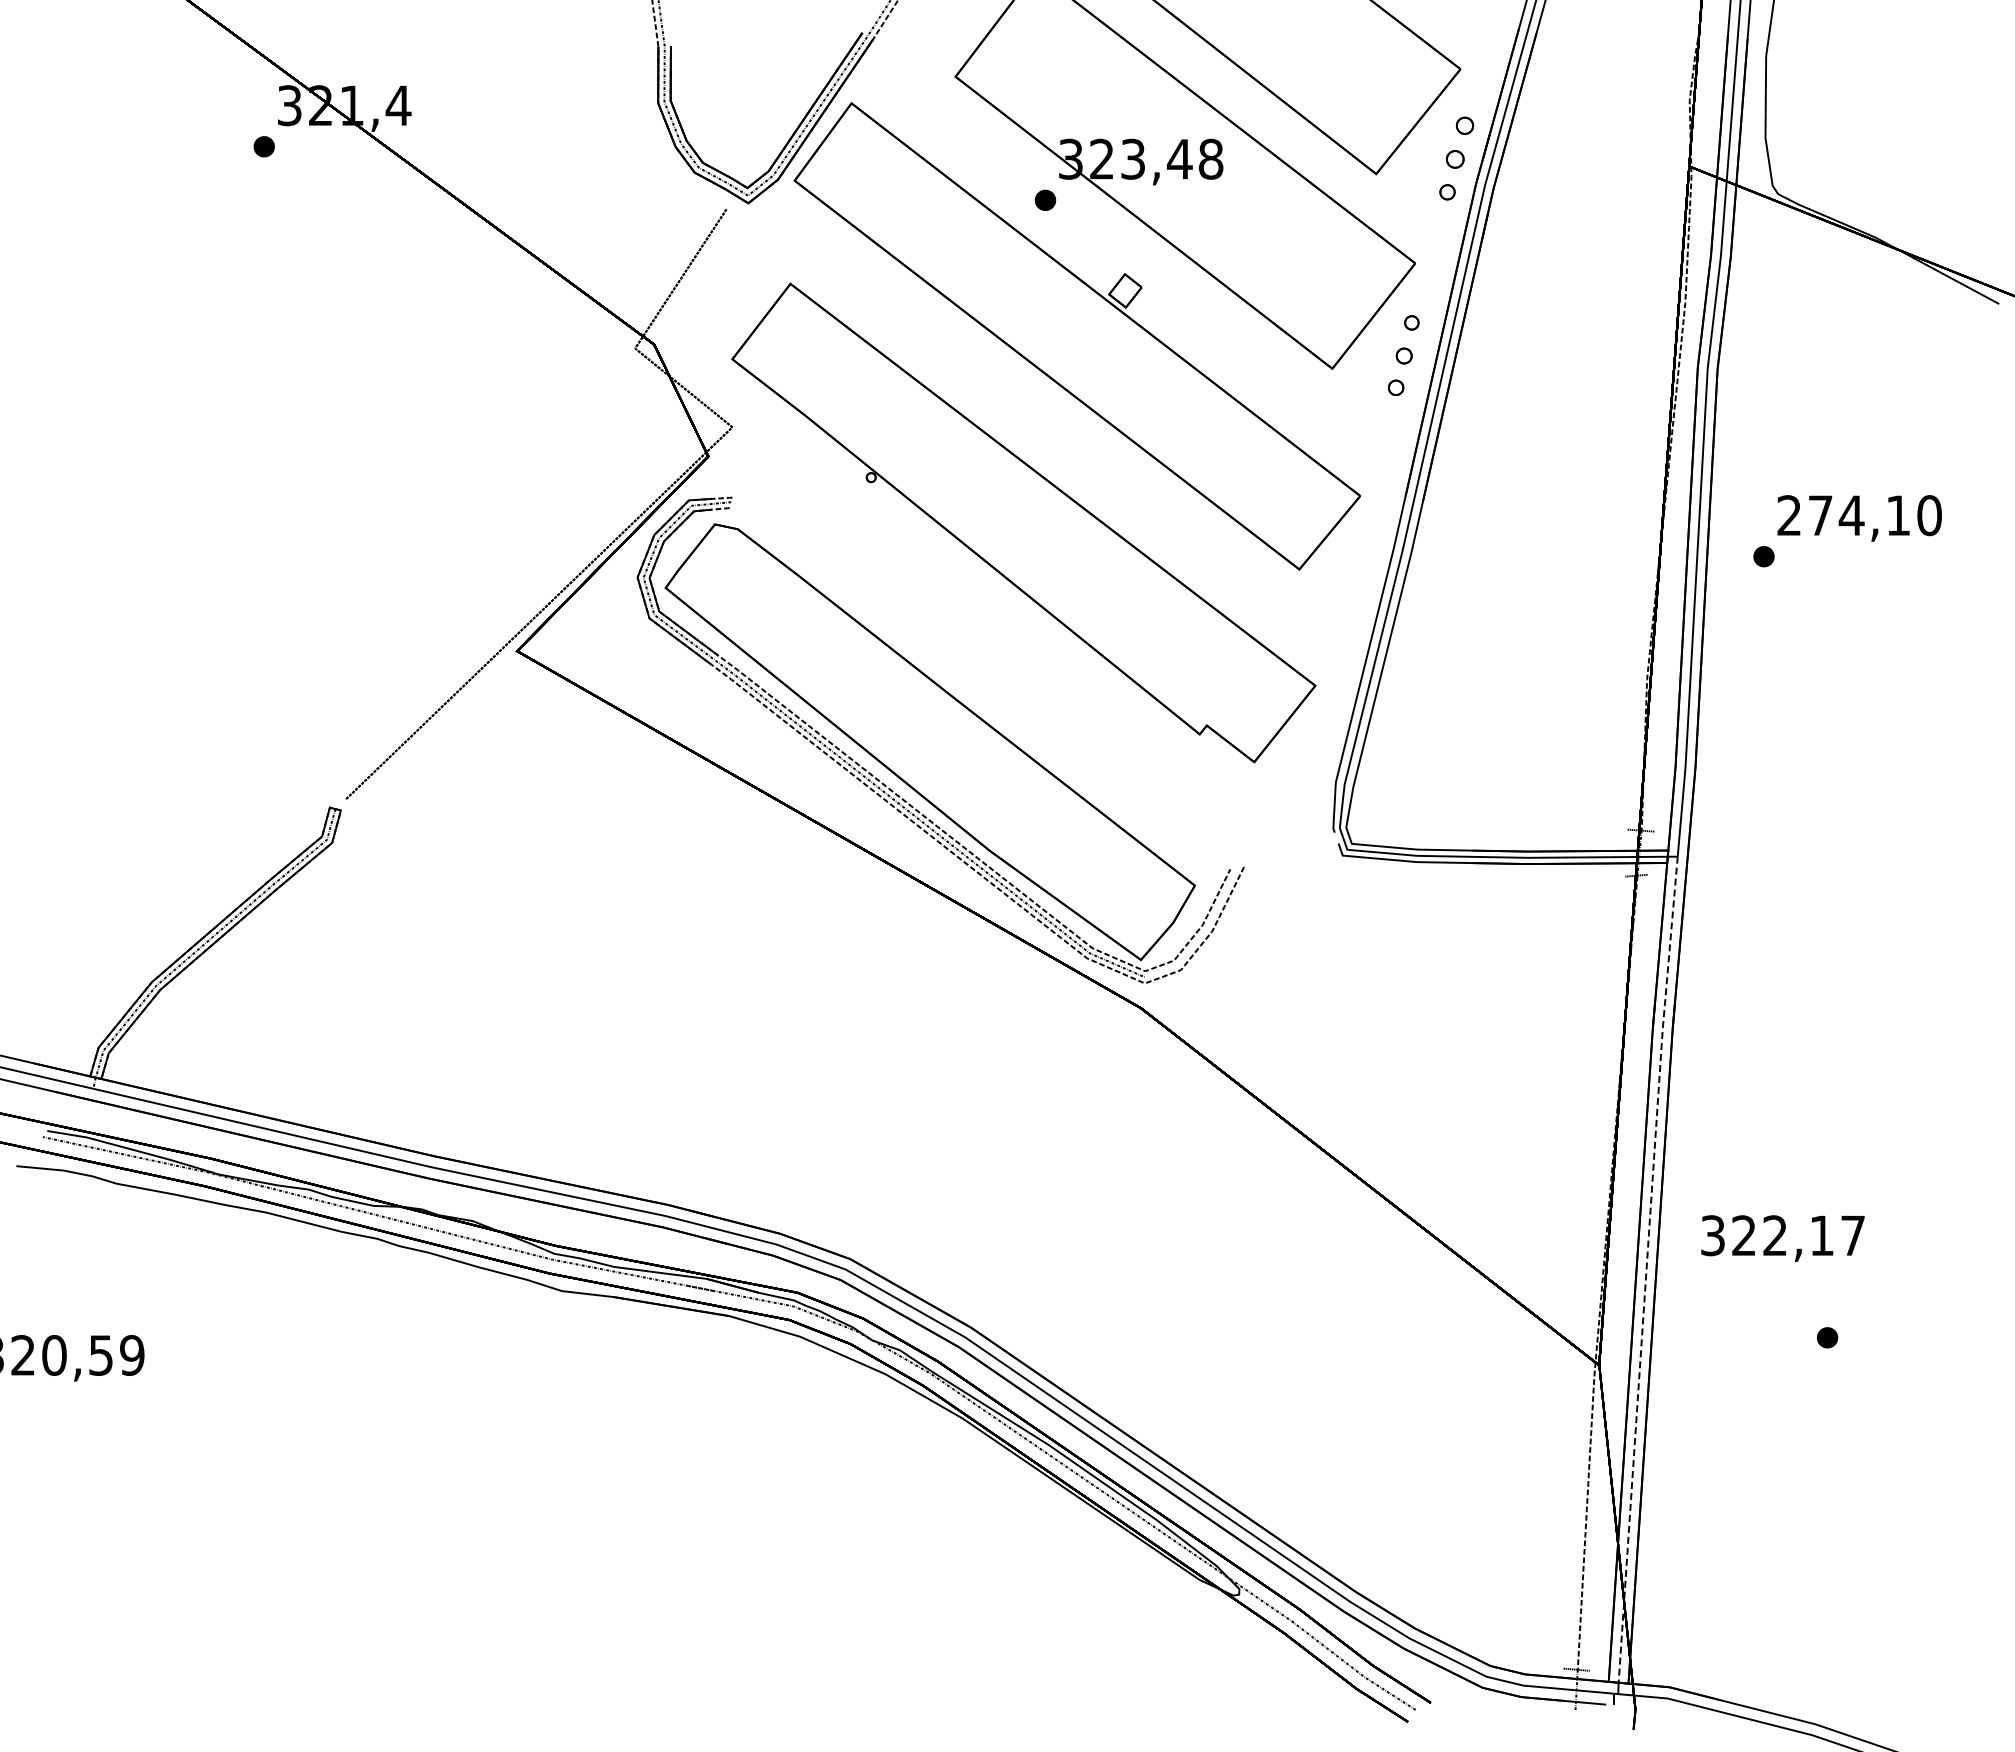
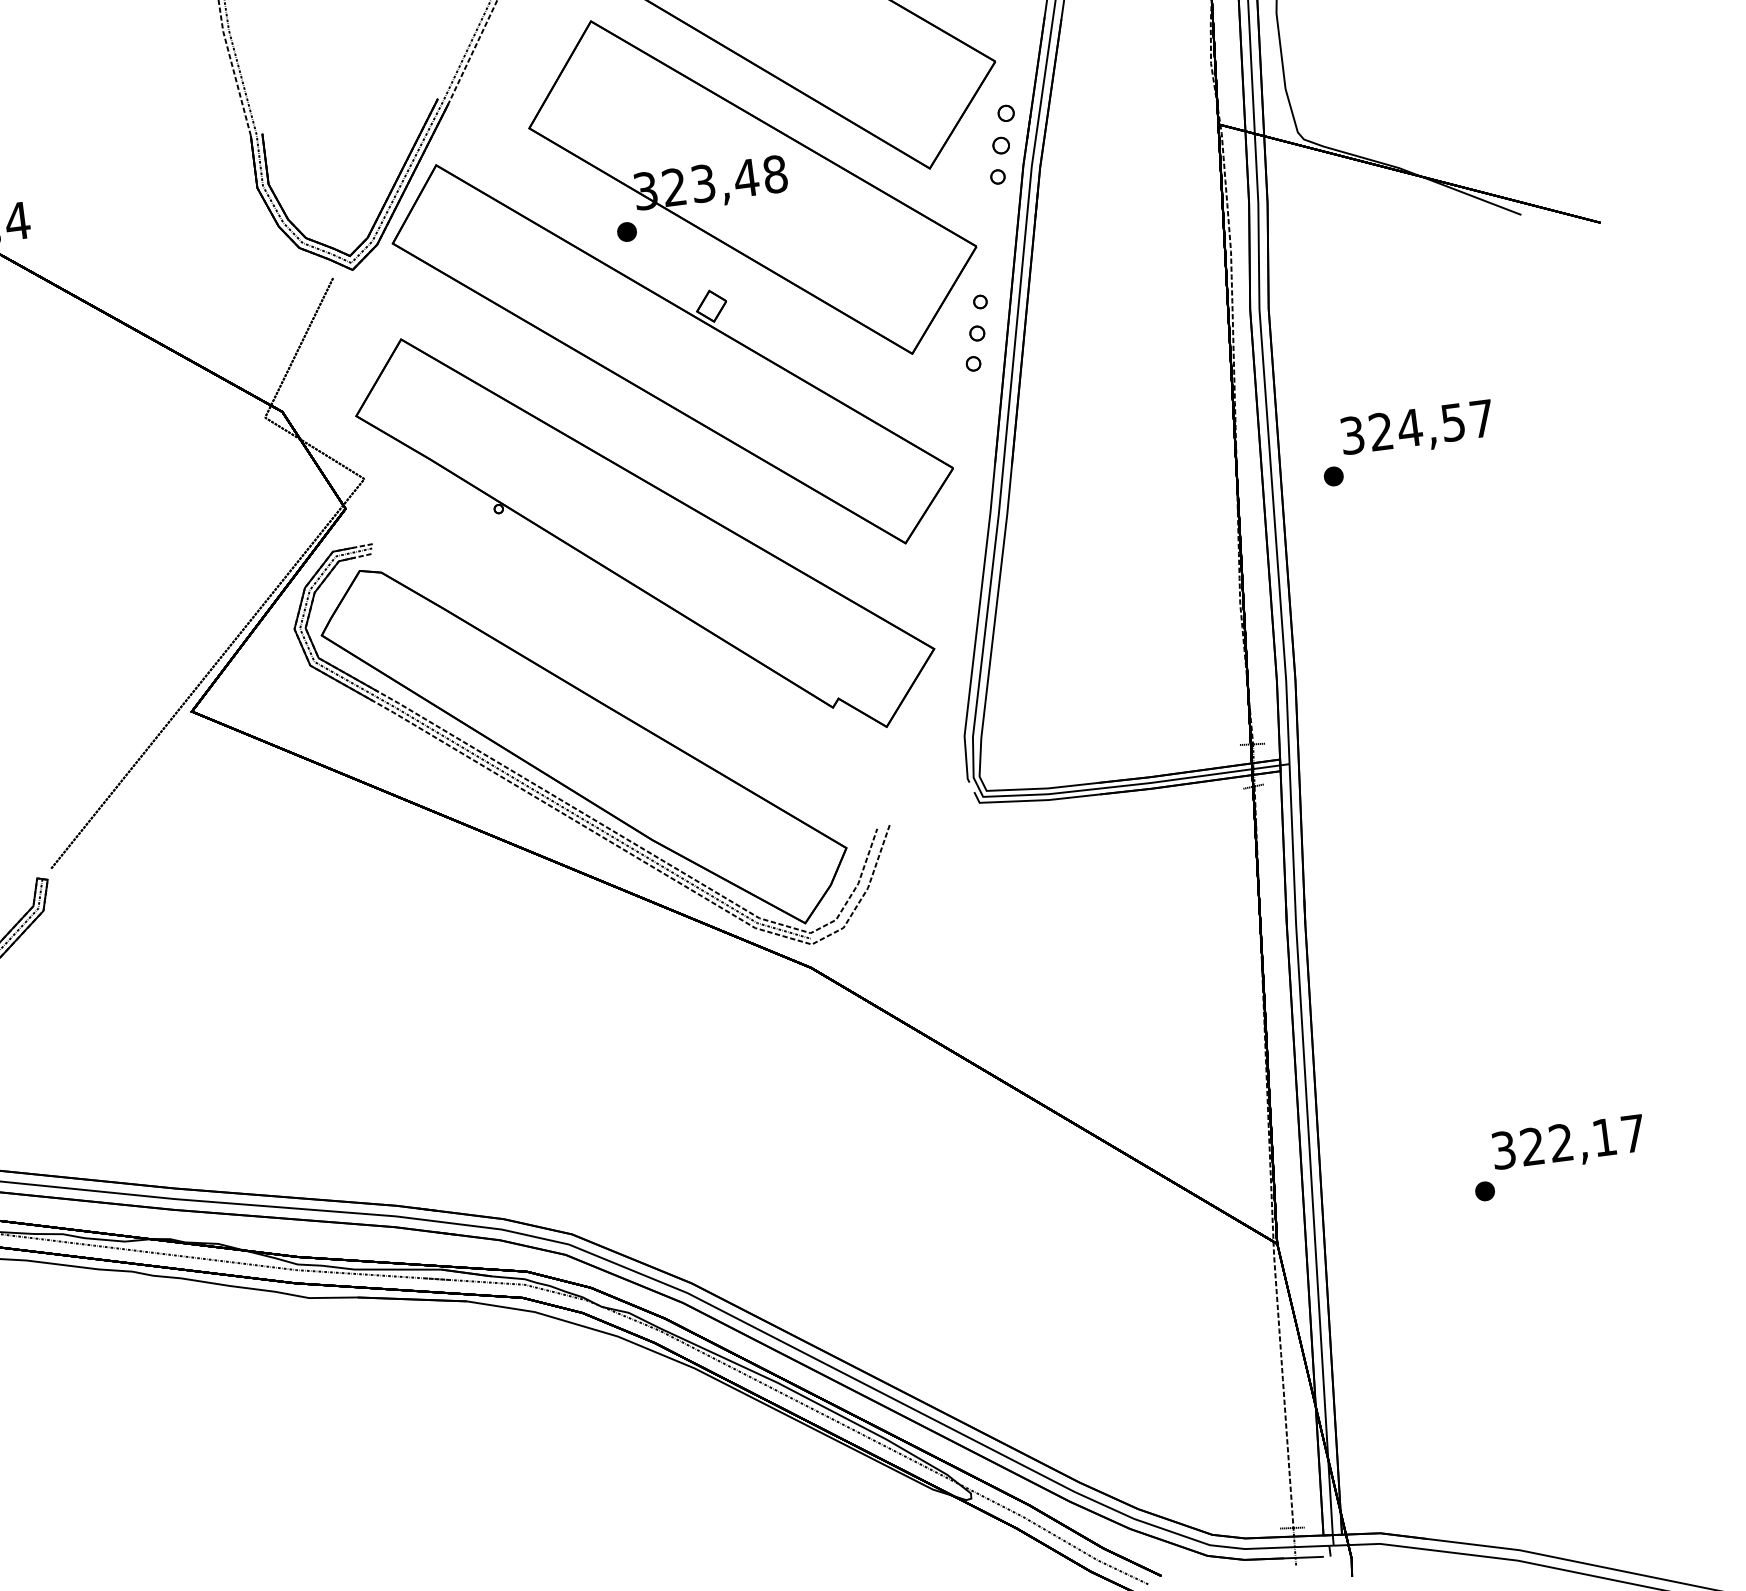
text: (1859, 515) -> (1417, 427), 274,10 -> 324,57
text: (1782, 1238) -> (1568, 1144), moved
line: (1646, 1268) -> (1309, 1148), dashed -> solid

